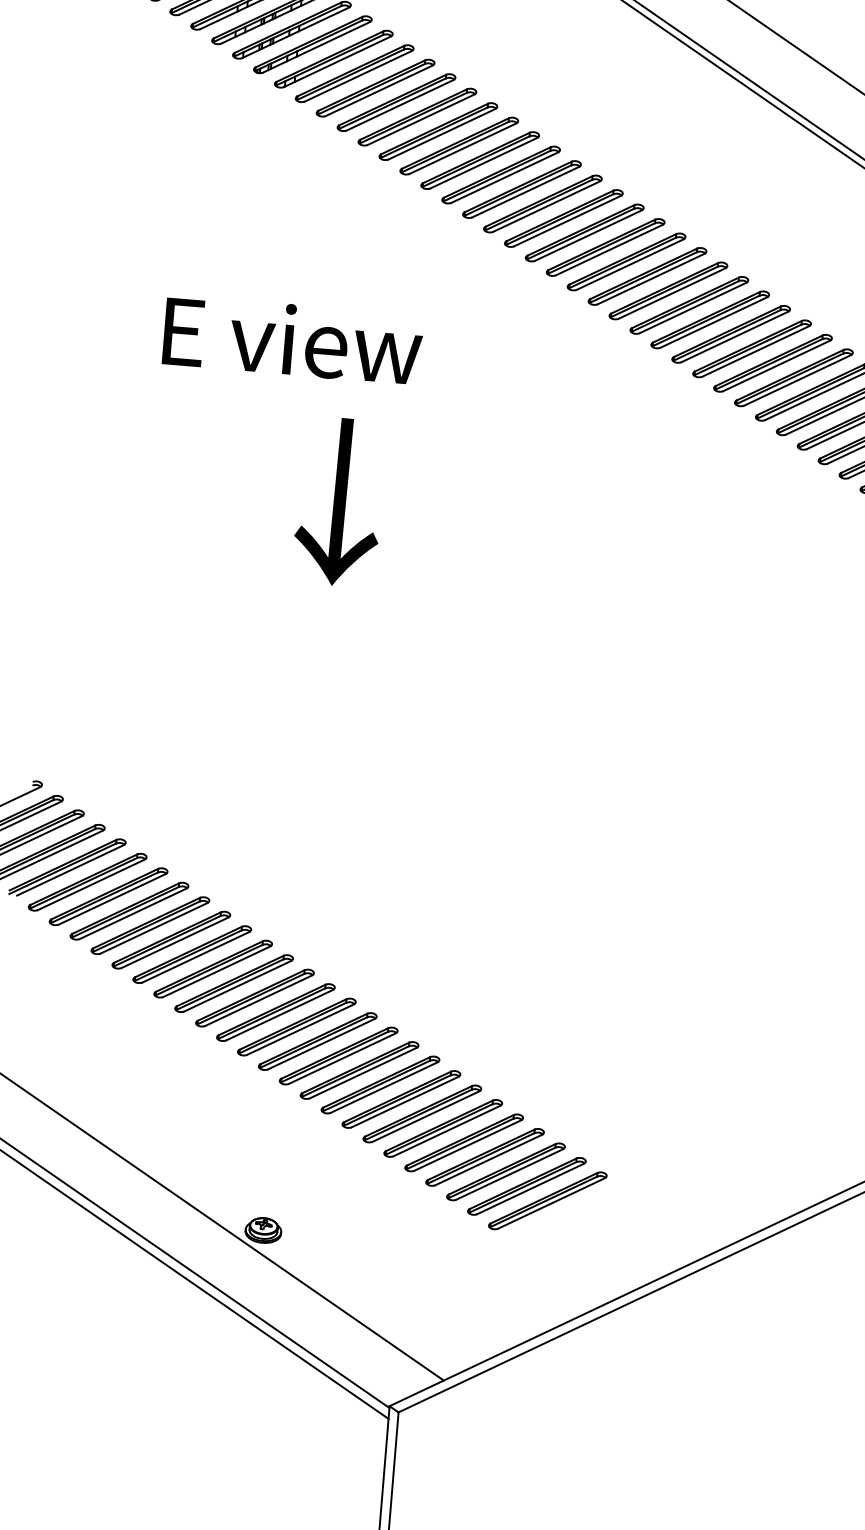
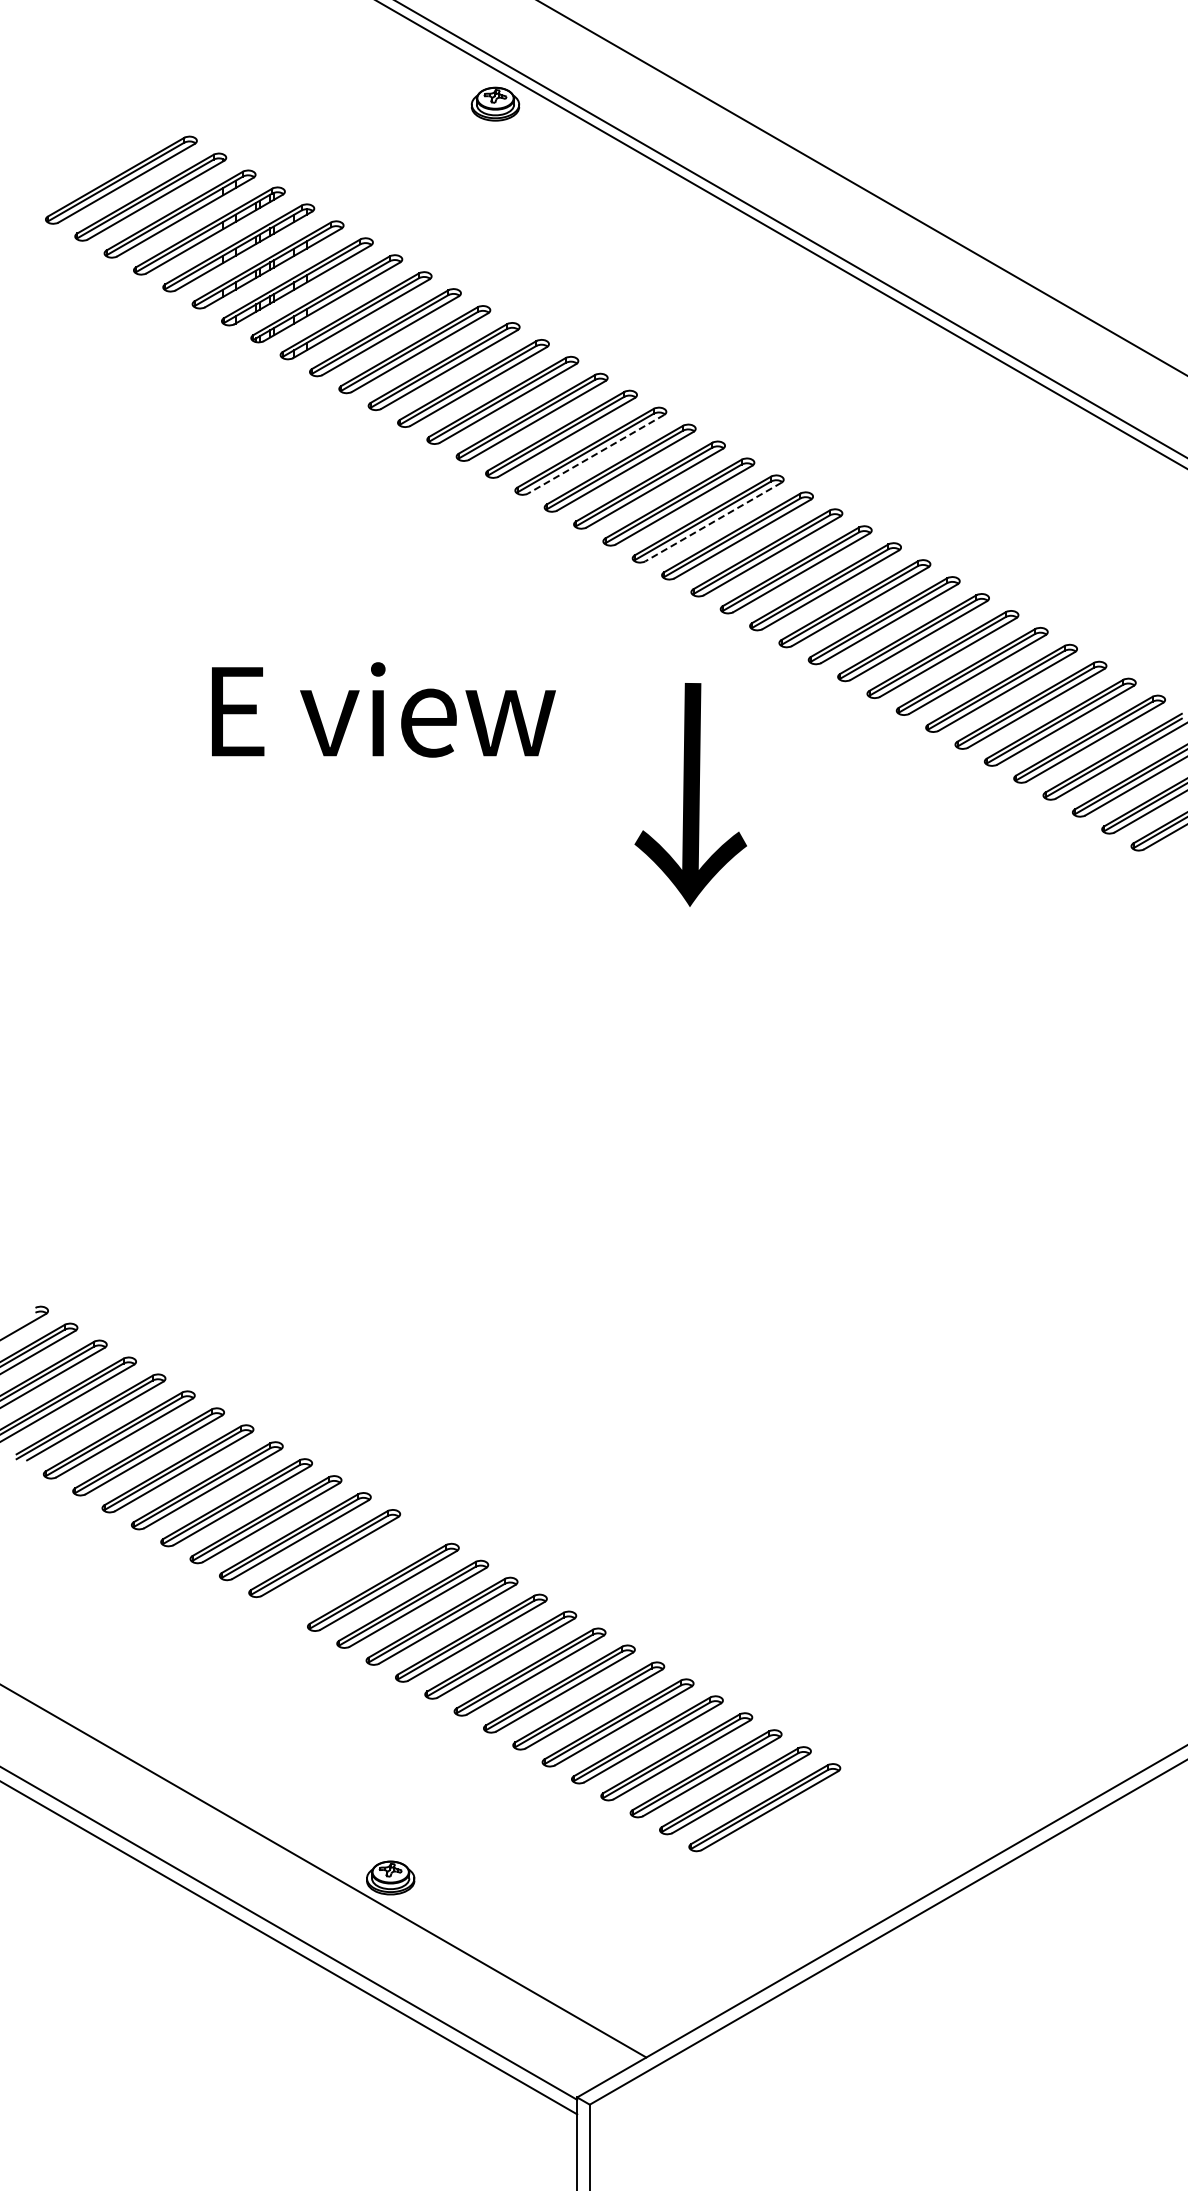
line: (505, 177) -> (596, 454), solid -> dashed
line: (588, 235) -> (713, 522), solid -> dashed
text: (292, 339) -> (383, 709), moved
text: (339, 501) -> (690, 794), moved
part: (254, 998) -> (353, 1570), removed

